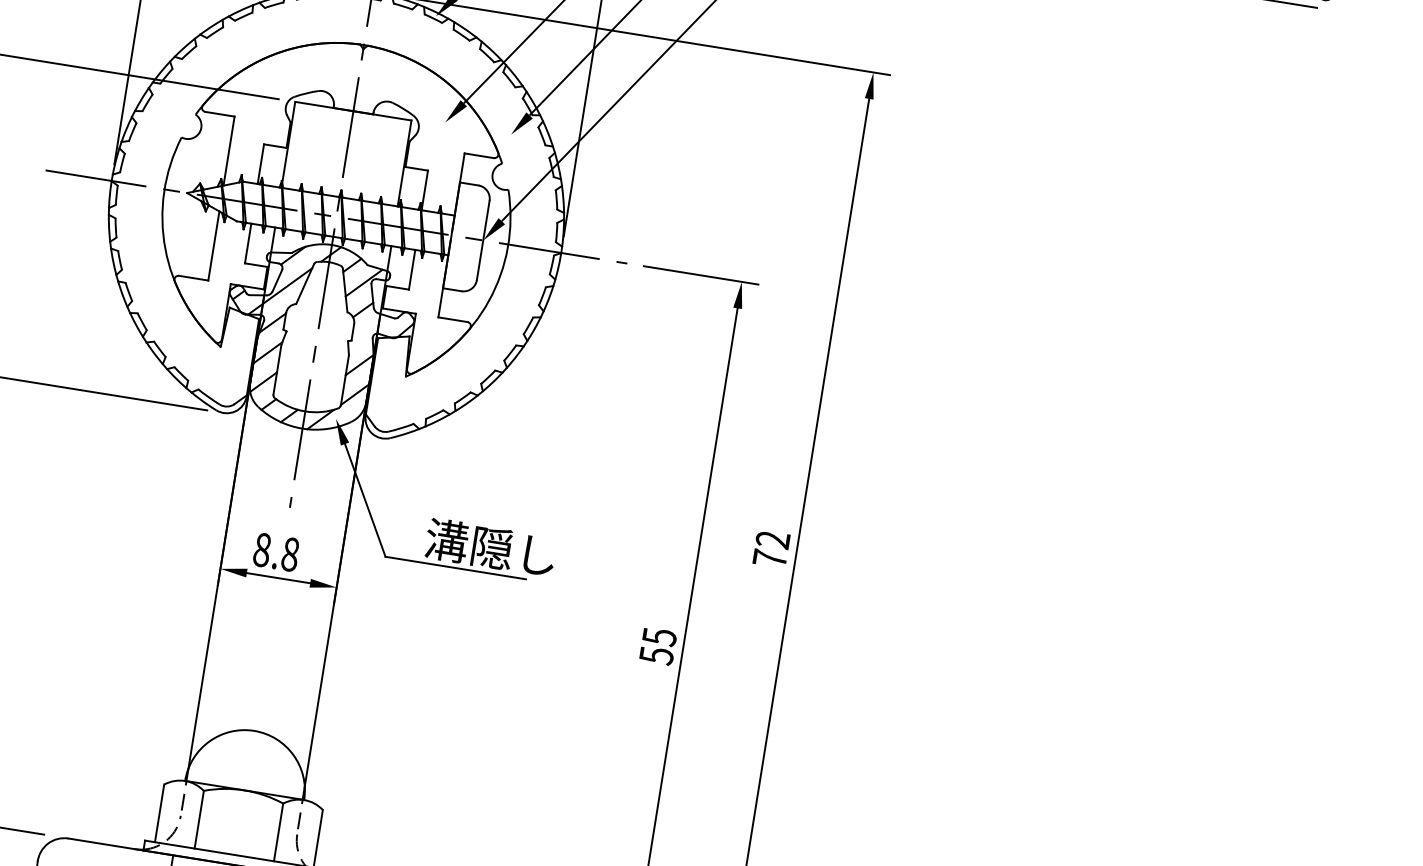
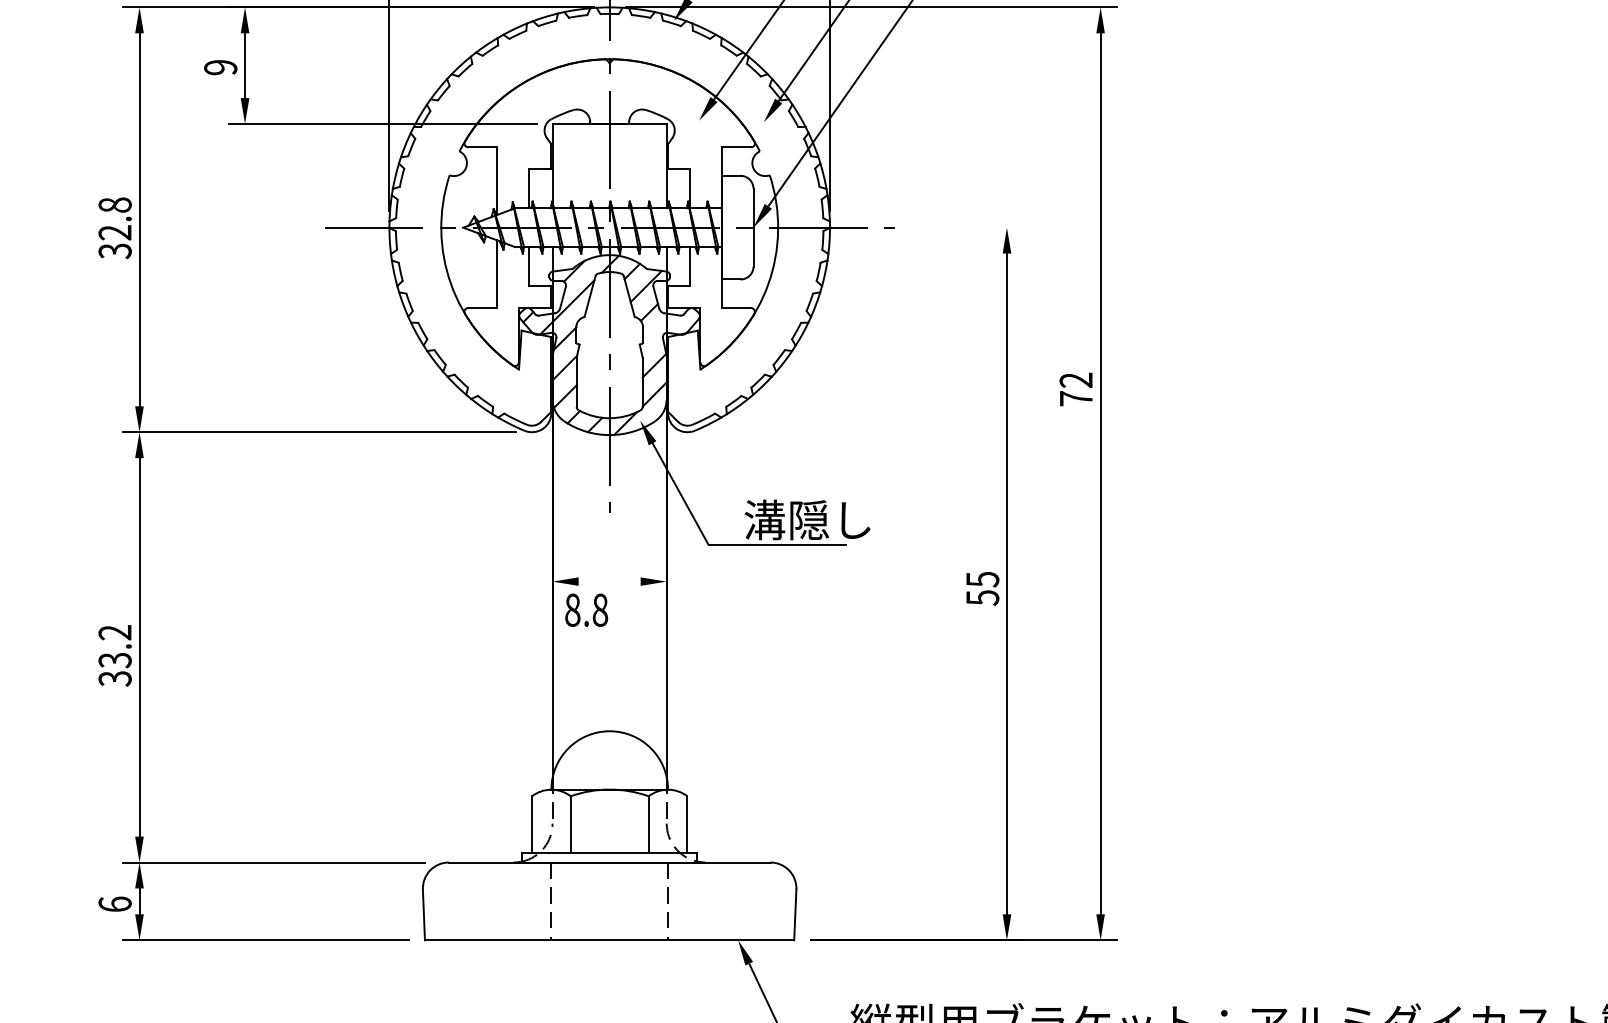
line: (700, 275) -> (966, 227), removed
text: (770, 549) -> (1075, 389), moved
text: (276, 551) -> (586, 609), moved
line: (278, 578) -> (609, 581), removed

